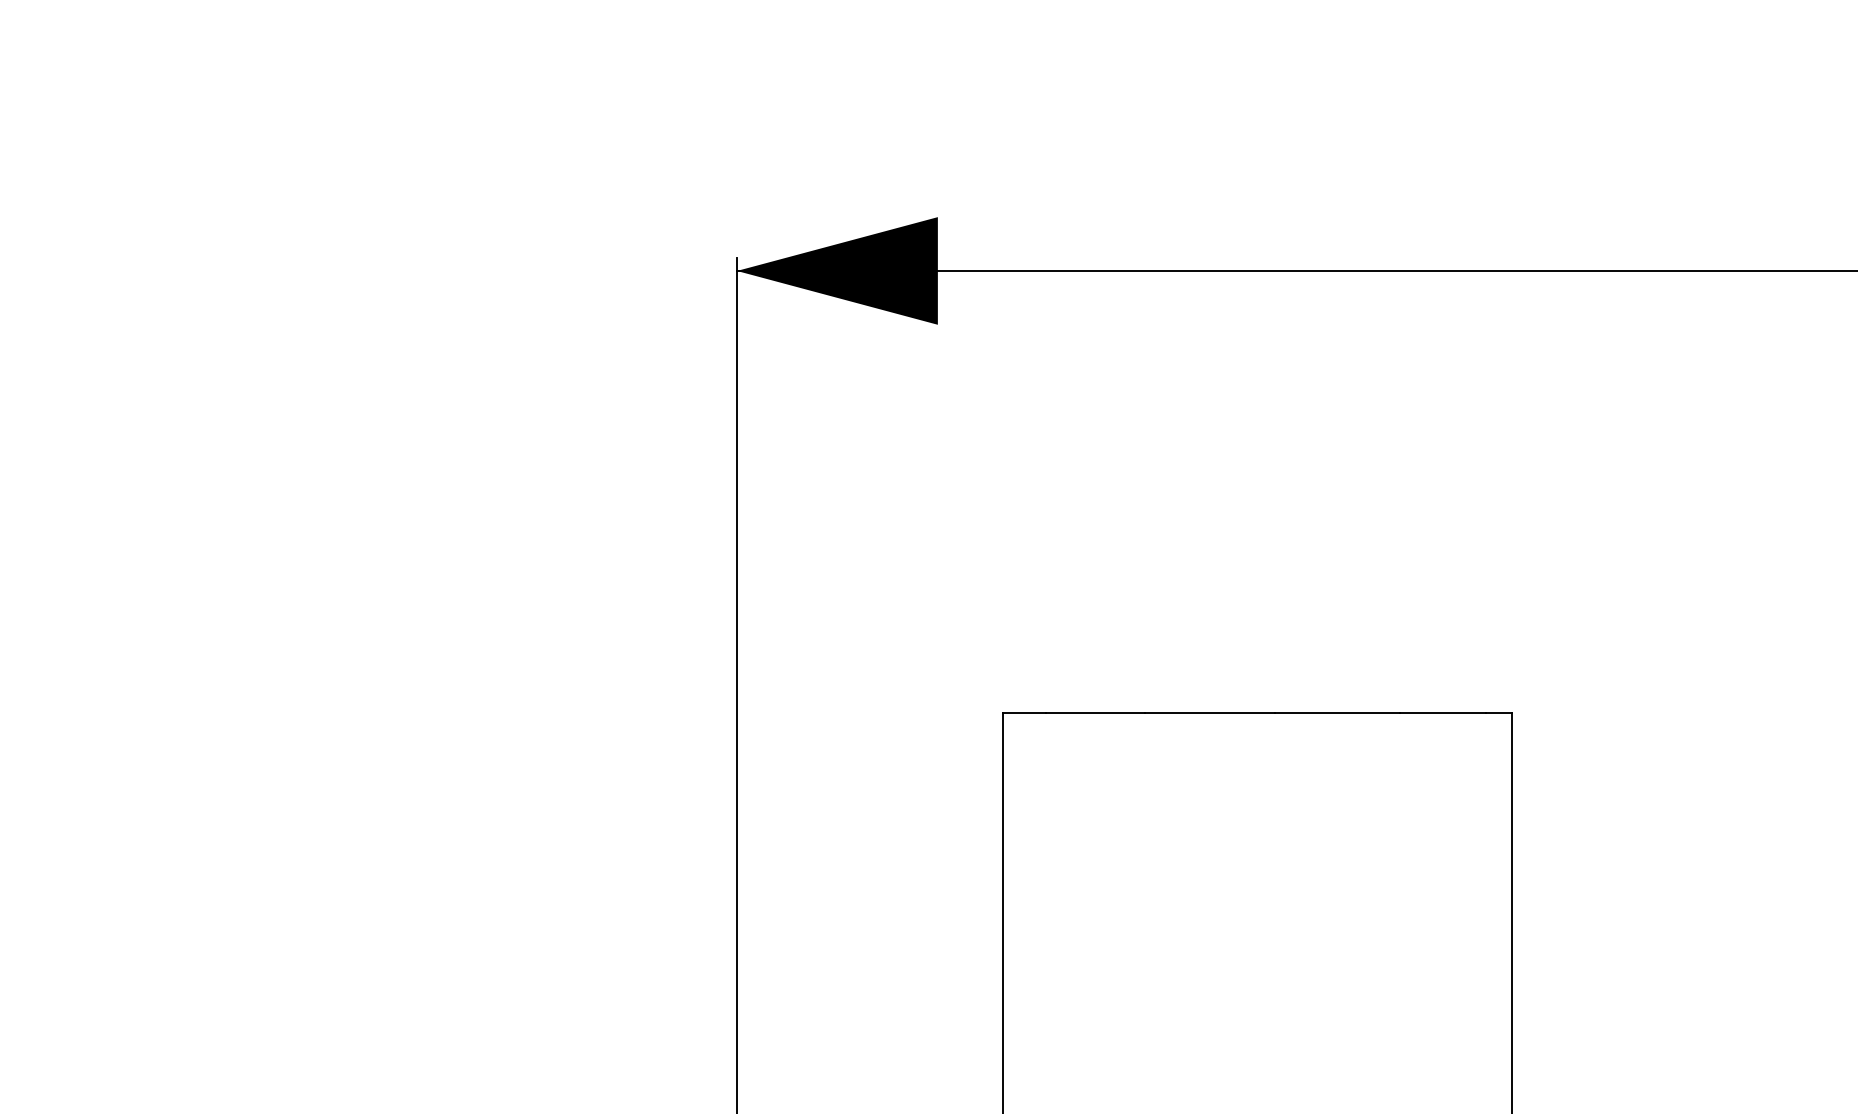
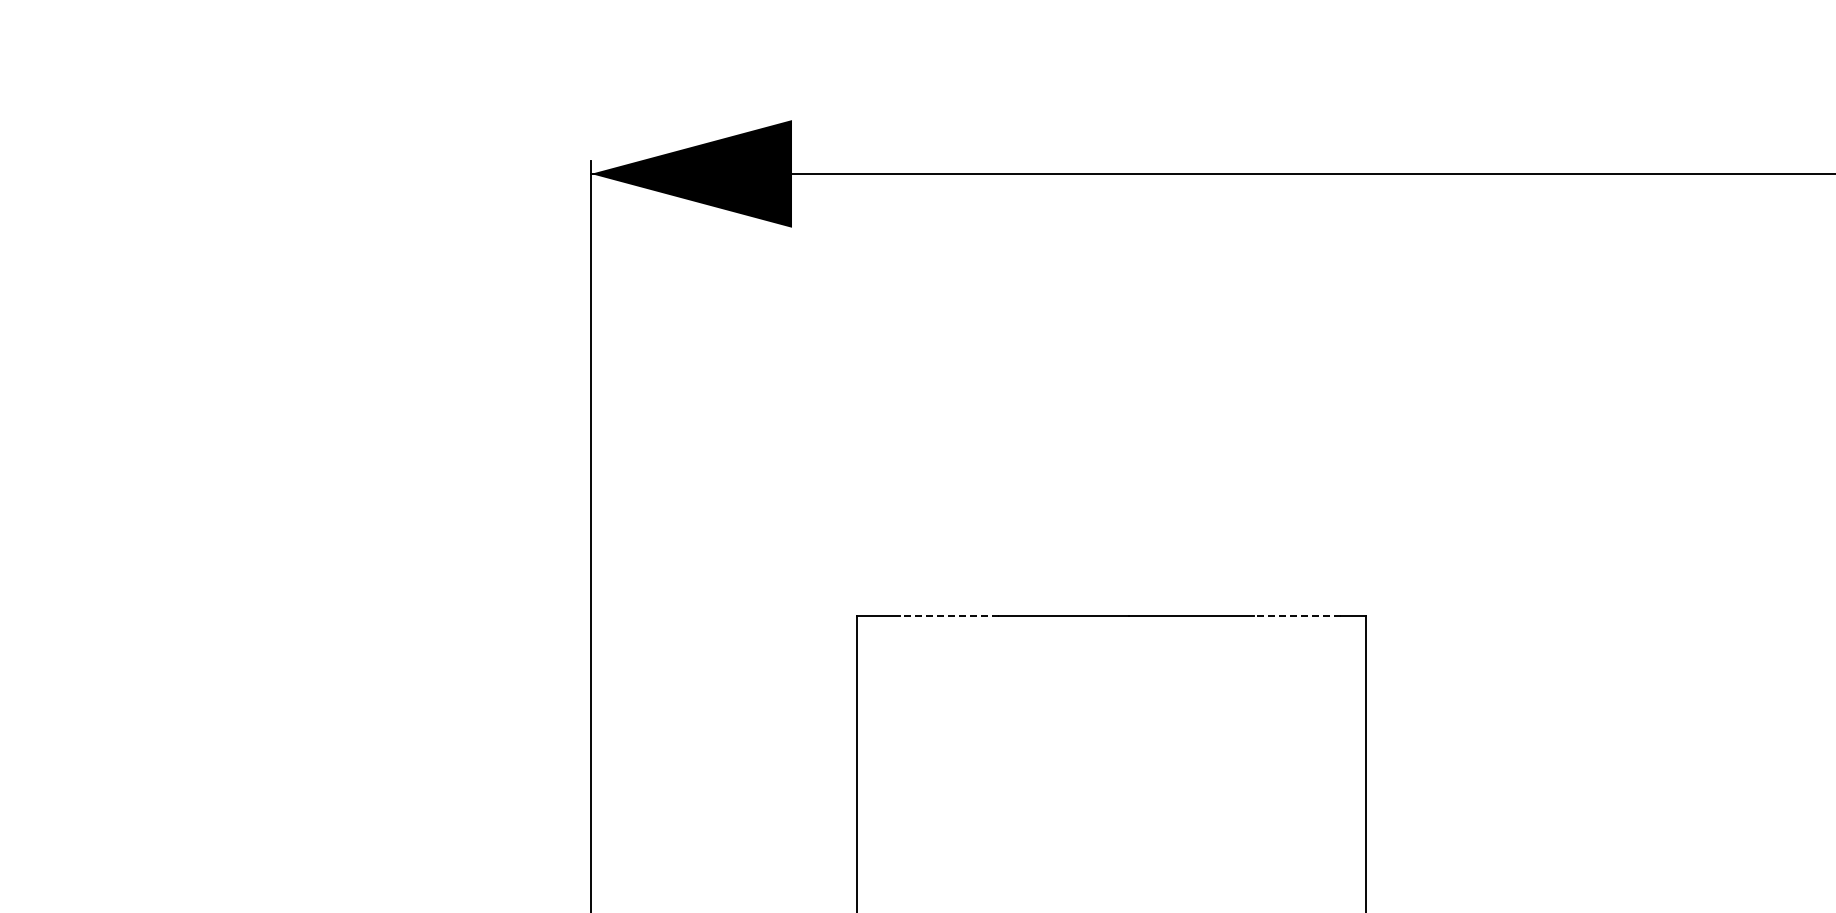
line: (1095, 712) -> (949, 615), solid -> dashed
line: (1442, 712) -> (1296, 615), solid -> dashed

